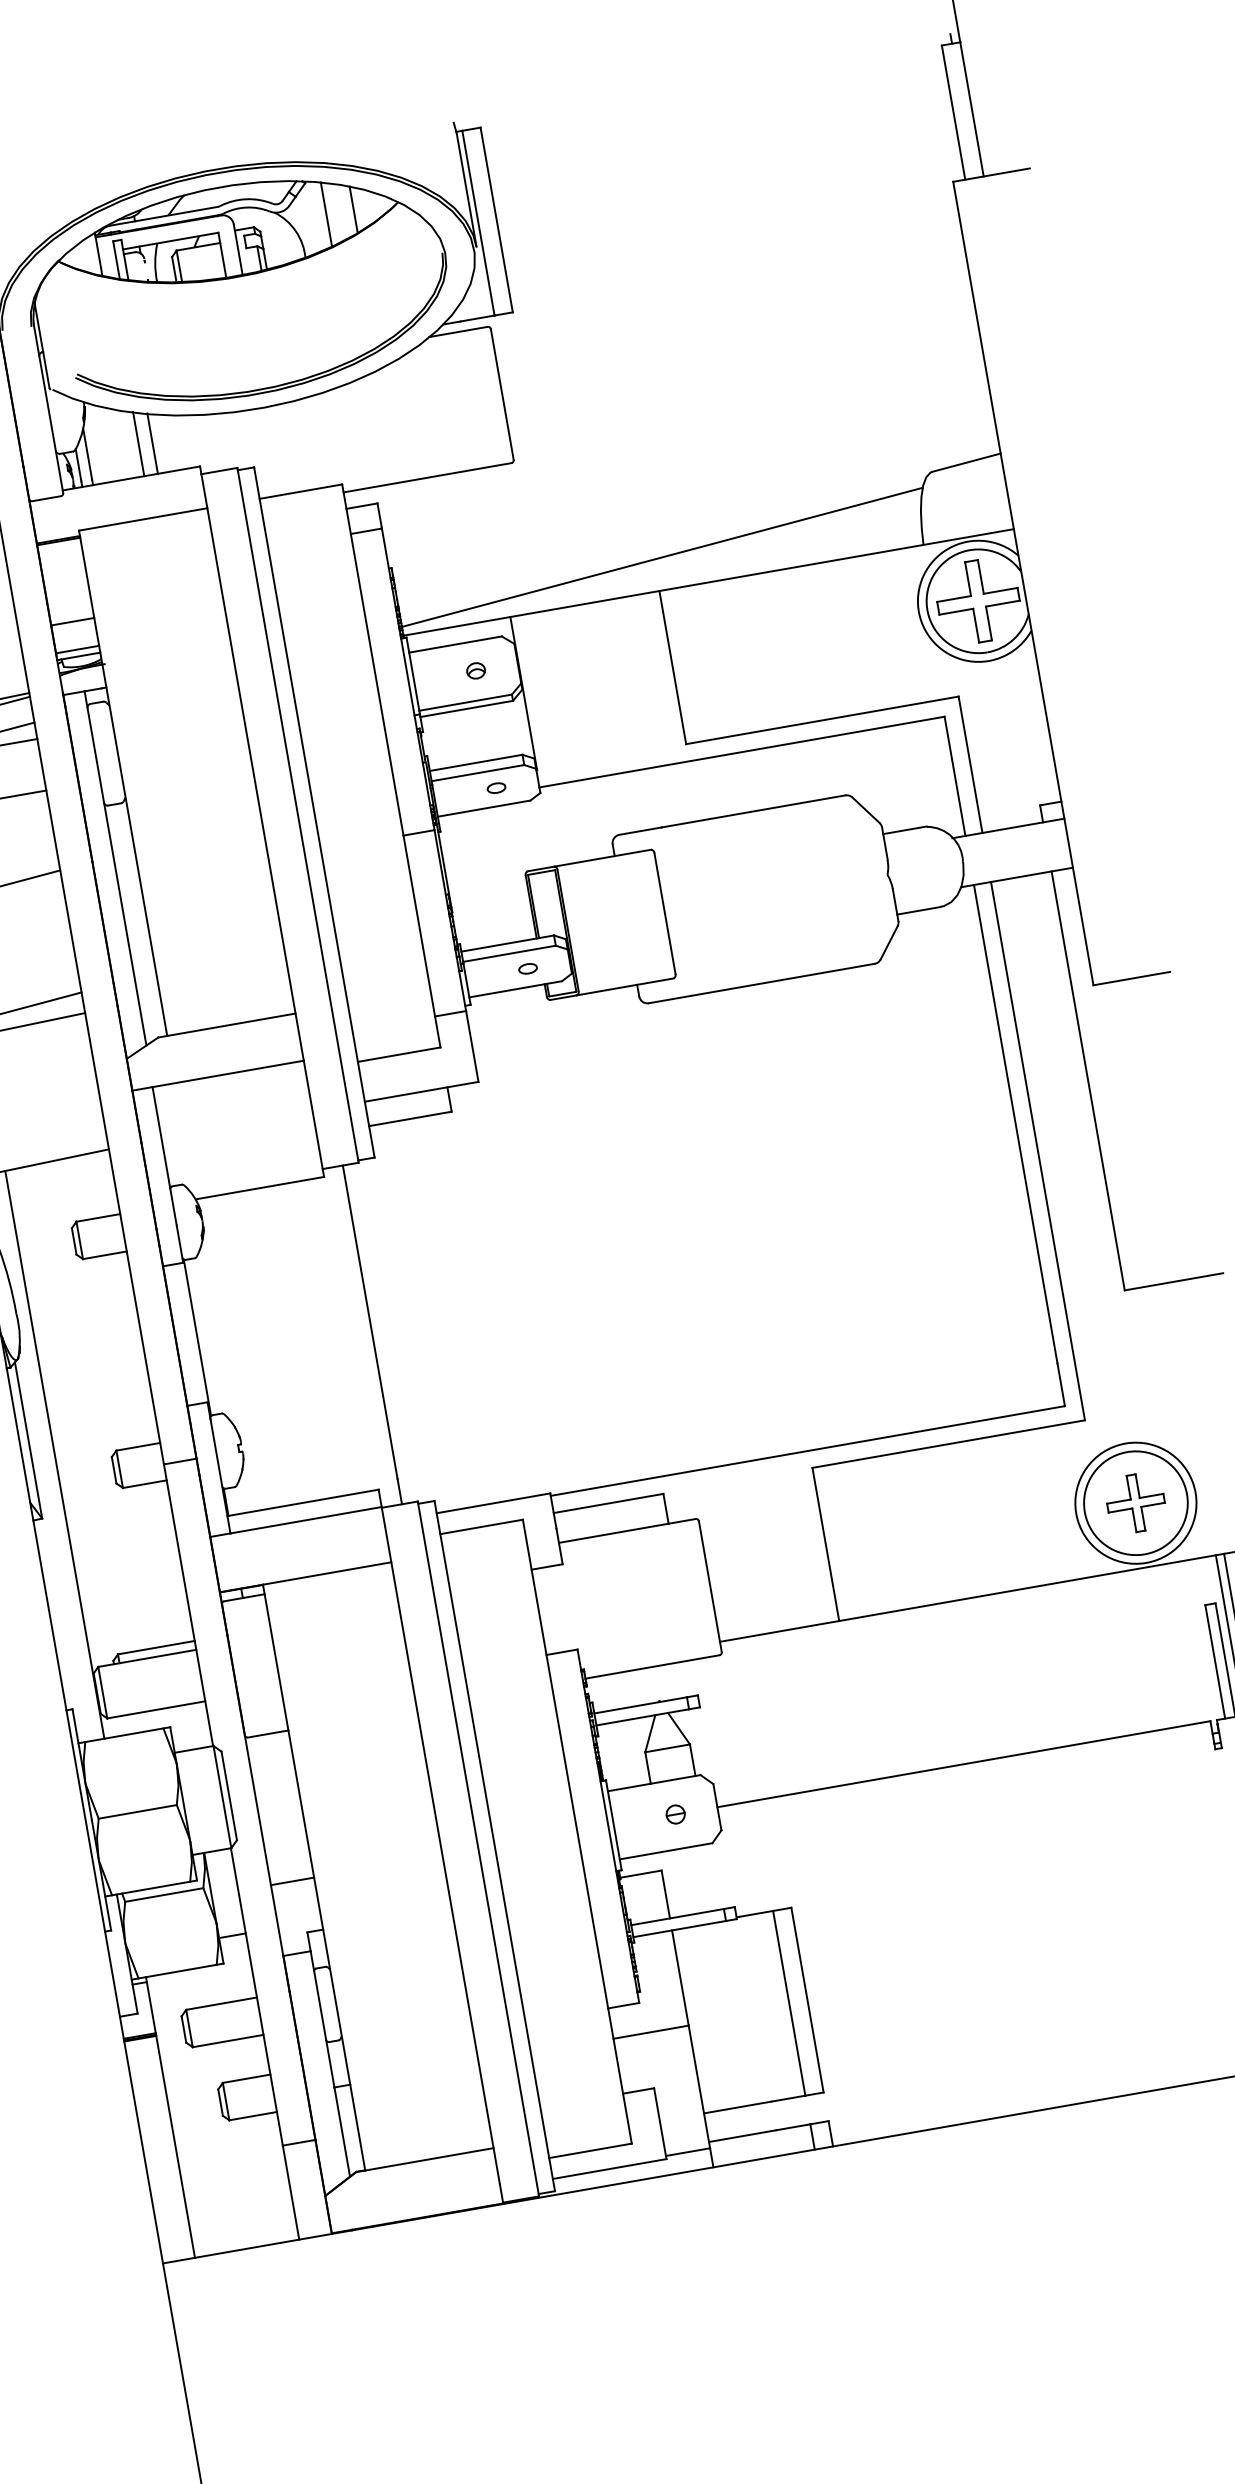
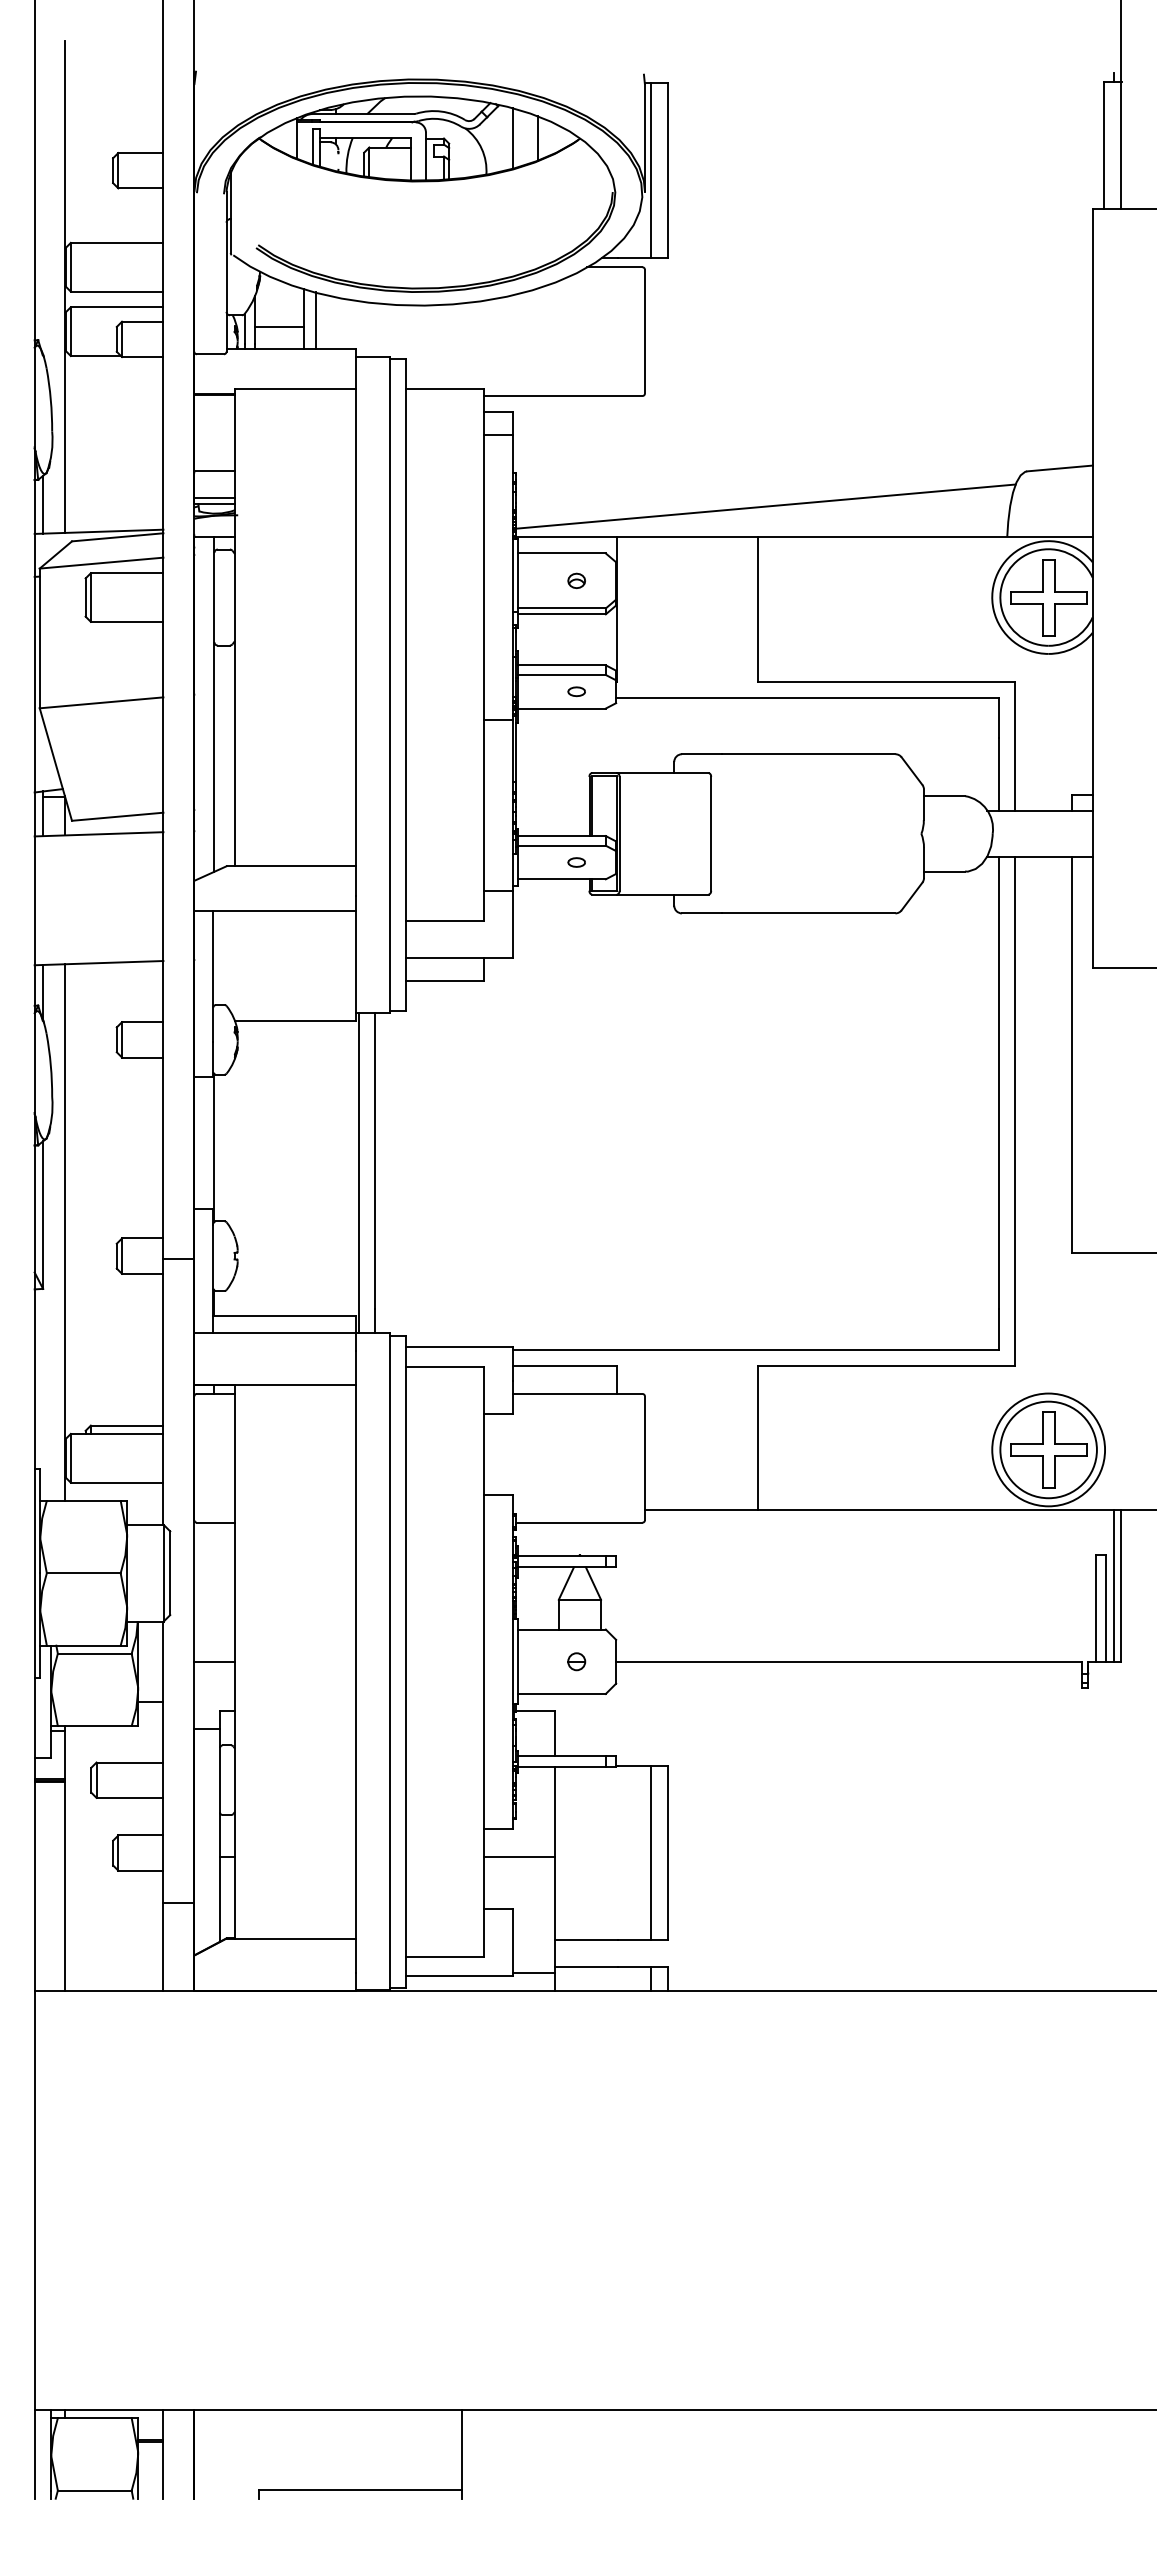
line: (114, 456) -> (279, 326), added
line: (355, 1338) -> (359, 1173), added
part: (1135, 1502) -> (1048, 1449), size x1.43

